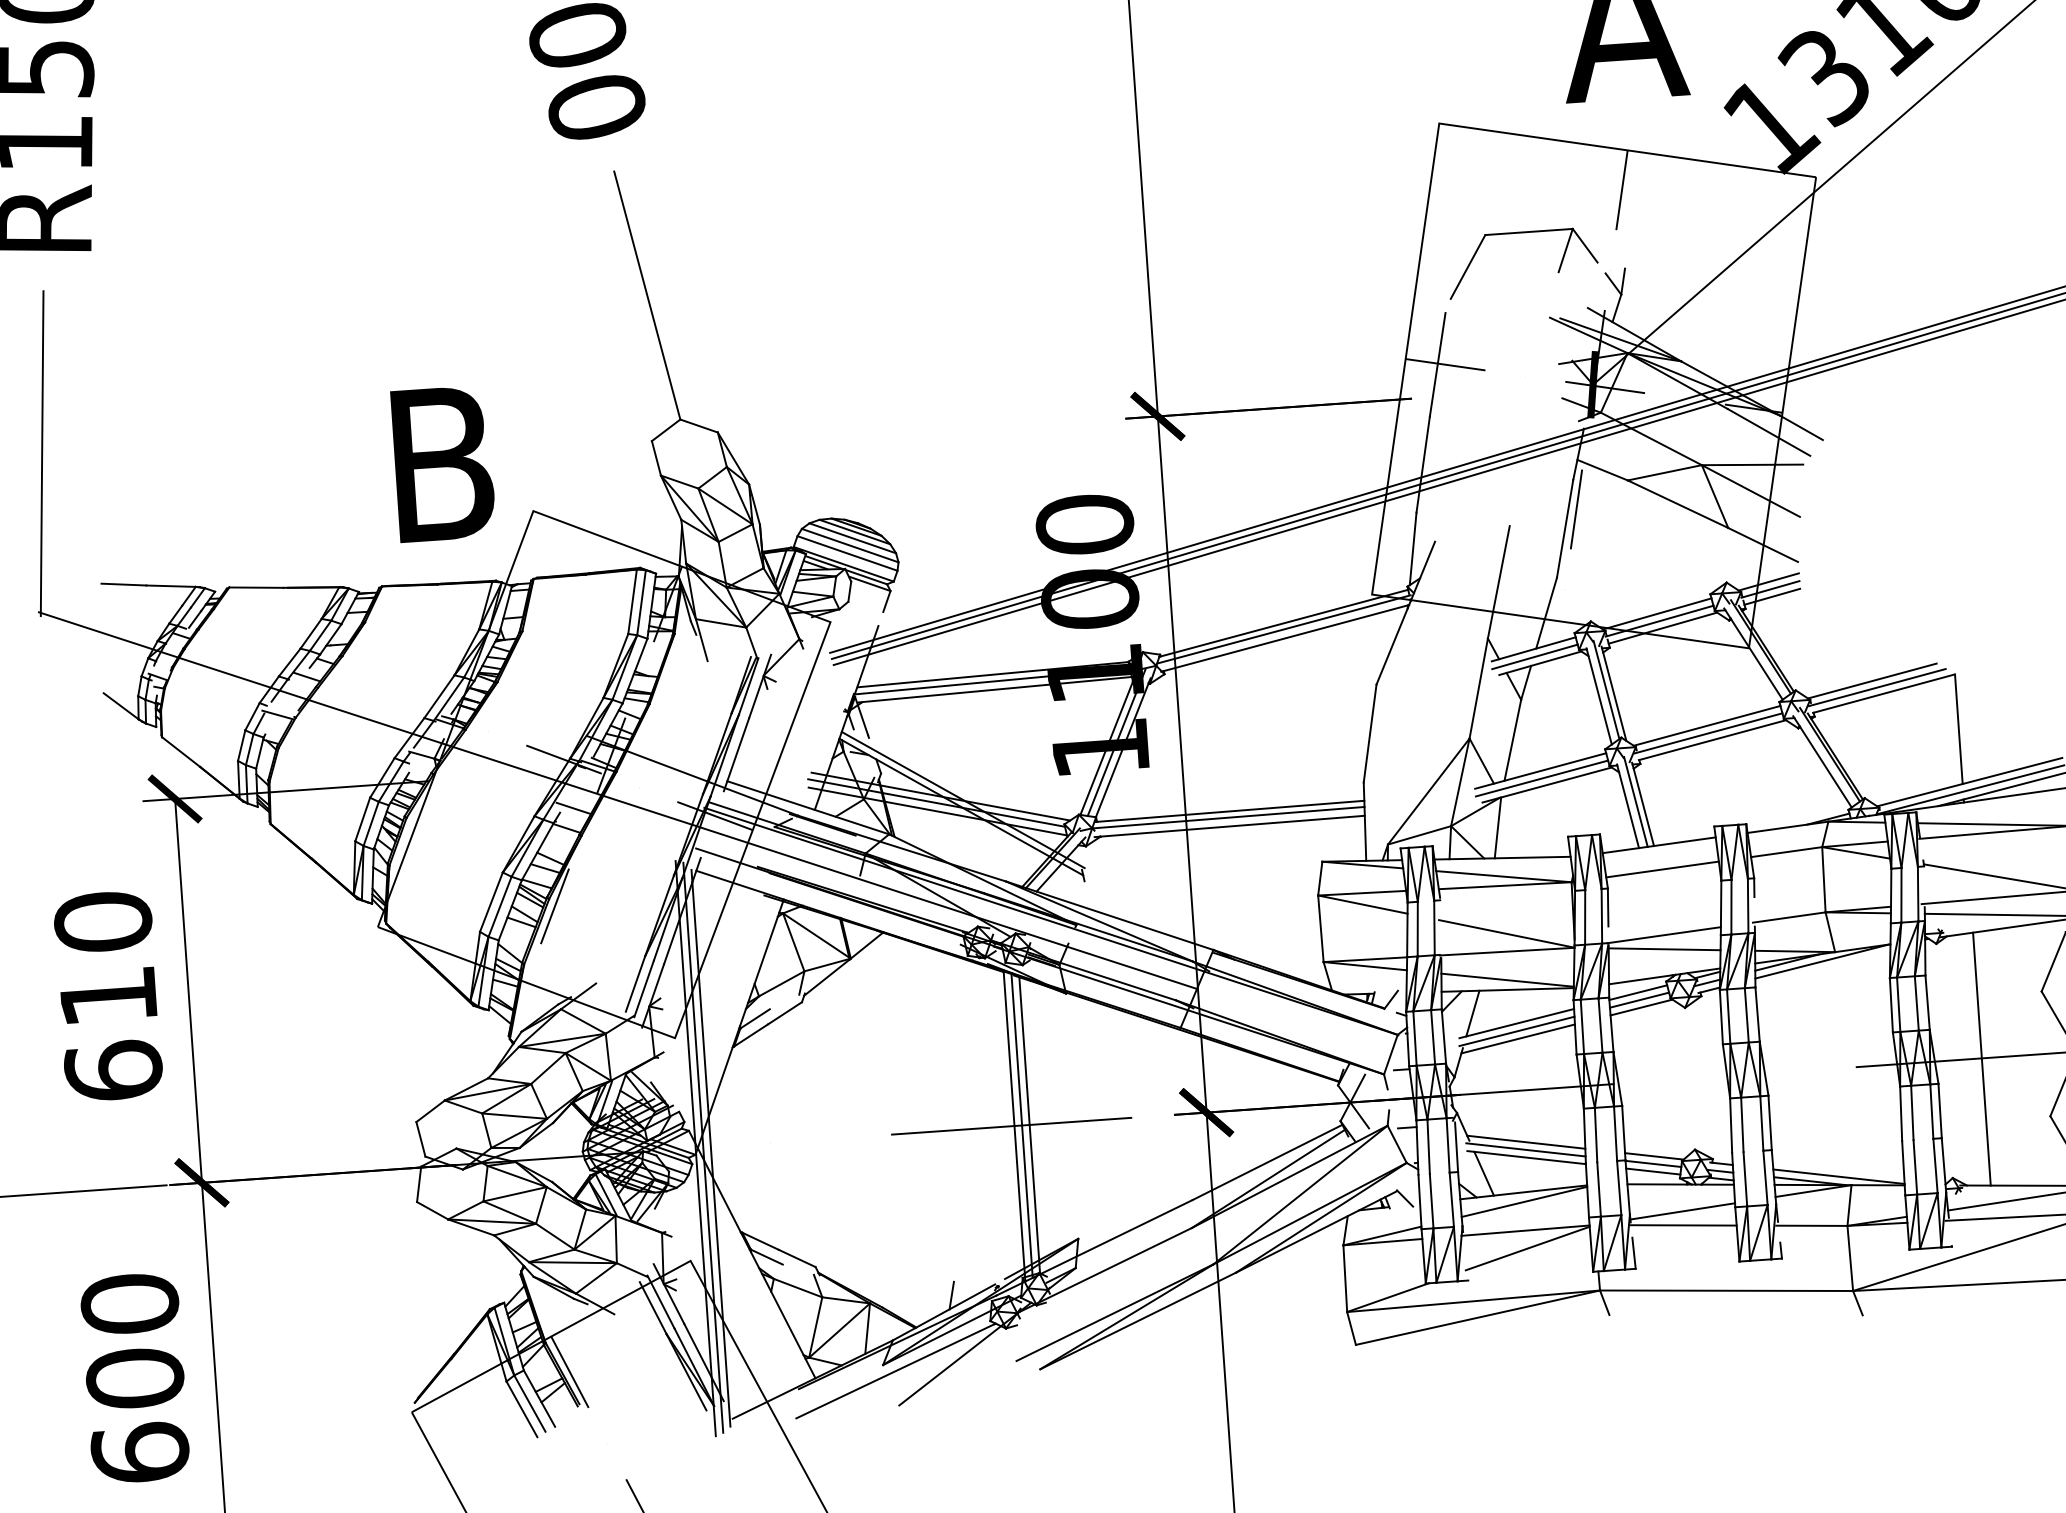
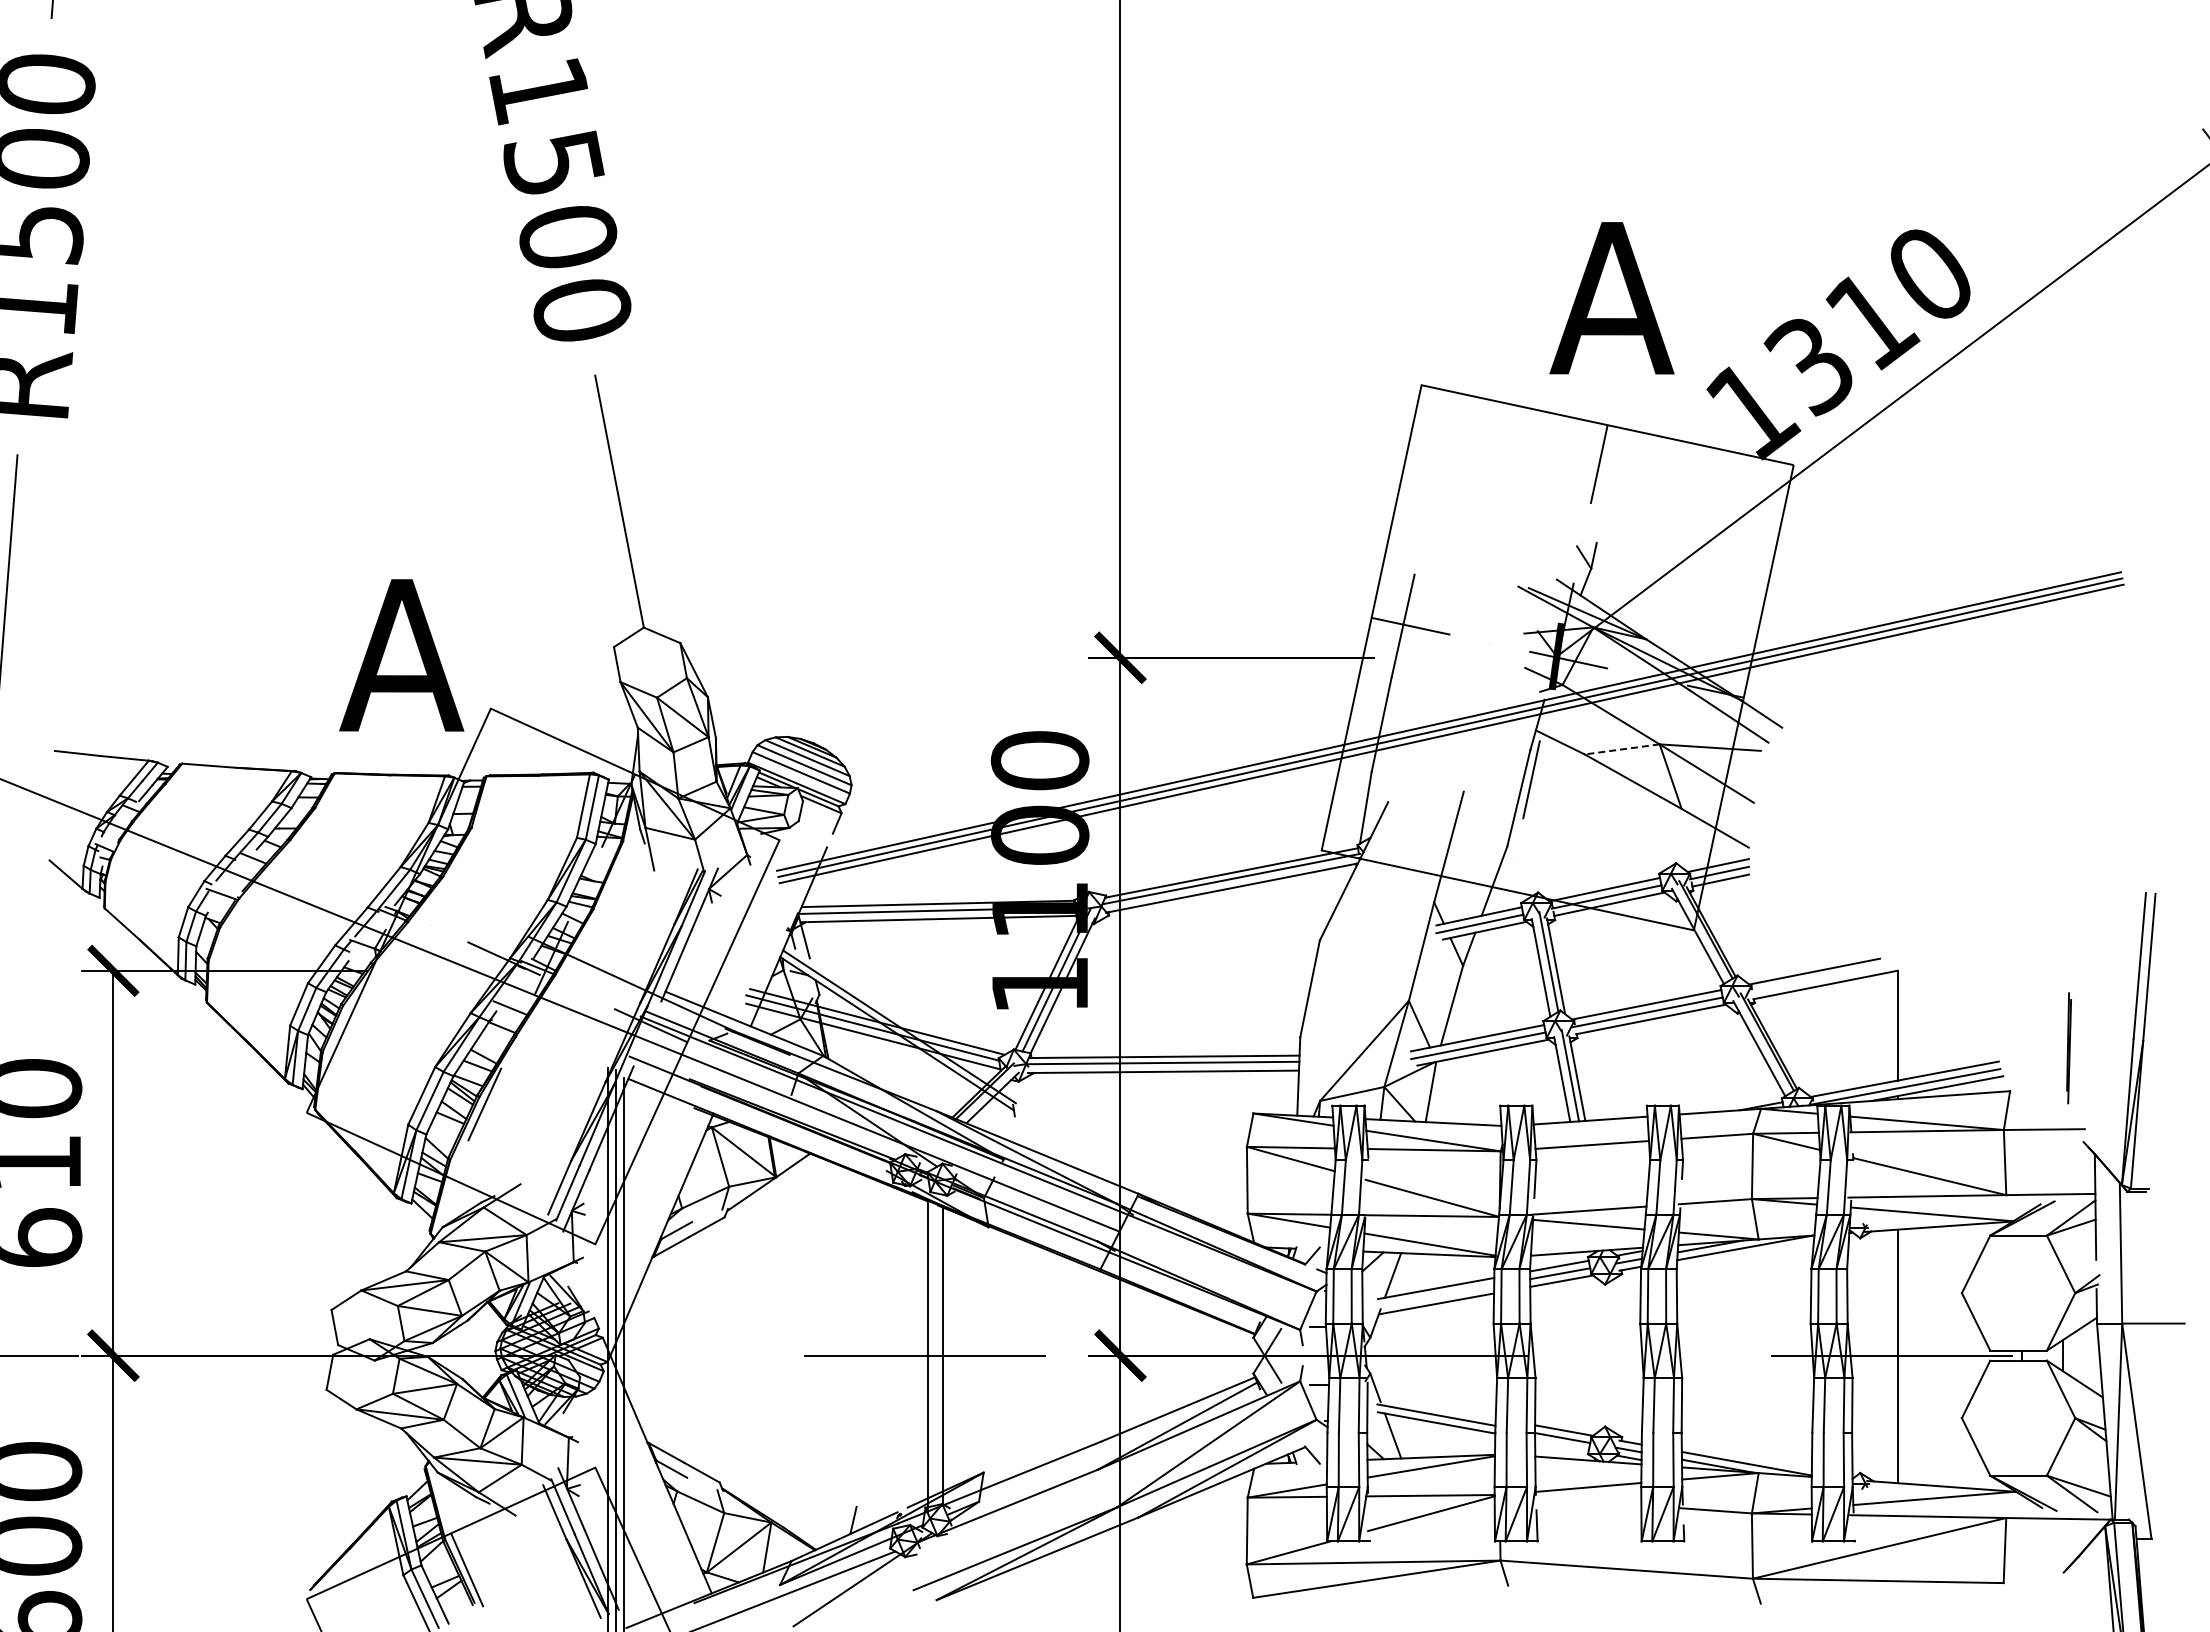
part: (1520, 233) -> (1494, 500), removed
text: (440, 464) -> (401, 655), B -> A
line: (1665, 472) -> (1622, 749), solid -> dashed
line: (1876, 687) -> (1818, 978), removed
line: (1516, 1030) -> (1435, 1295), removed
line: (1022, 1125) -> (935, 1355), removed
line: (1525, 1142) -> (1436, 1407), removed
line: (1652, 1171) -> (1561, 1445), removed
line: (1682, 1225) -> (1587, 1501), removed

